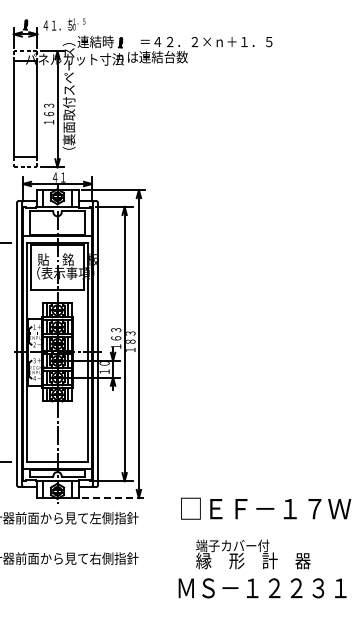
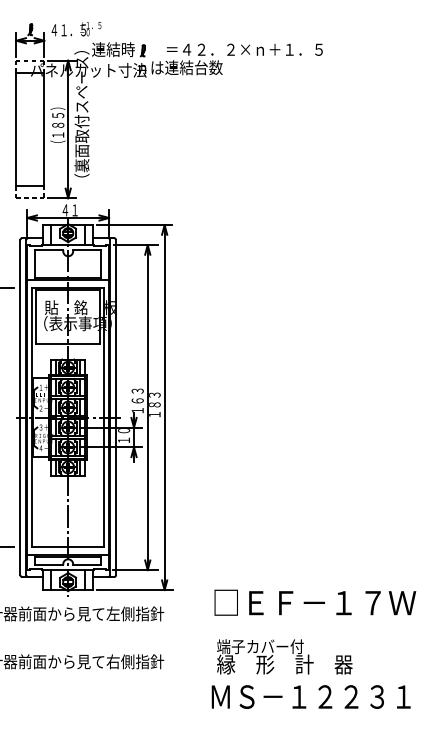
text: (48, 107) -> (57, 127), １６３ -> （１８５）
line: (113, 498) -> (134, 590), dashed -> solid
text: (253, 554) -> (284, 656), moved

